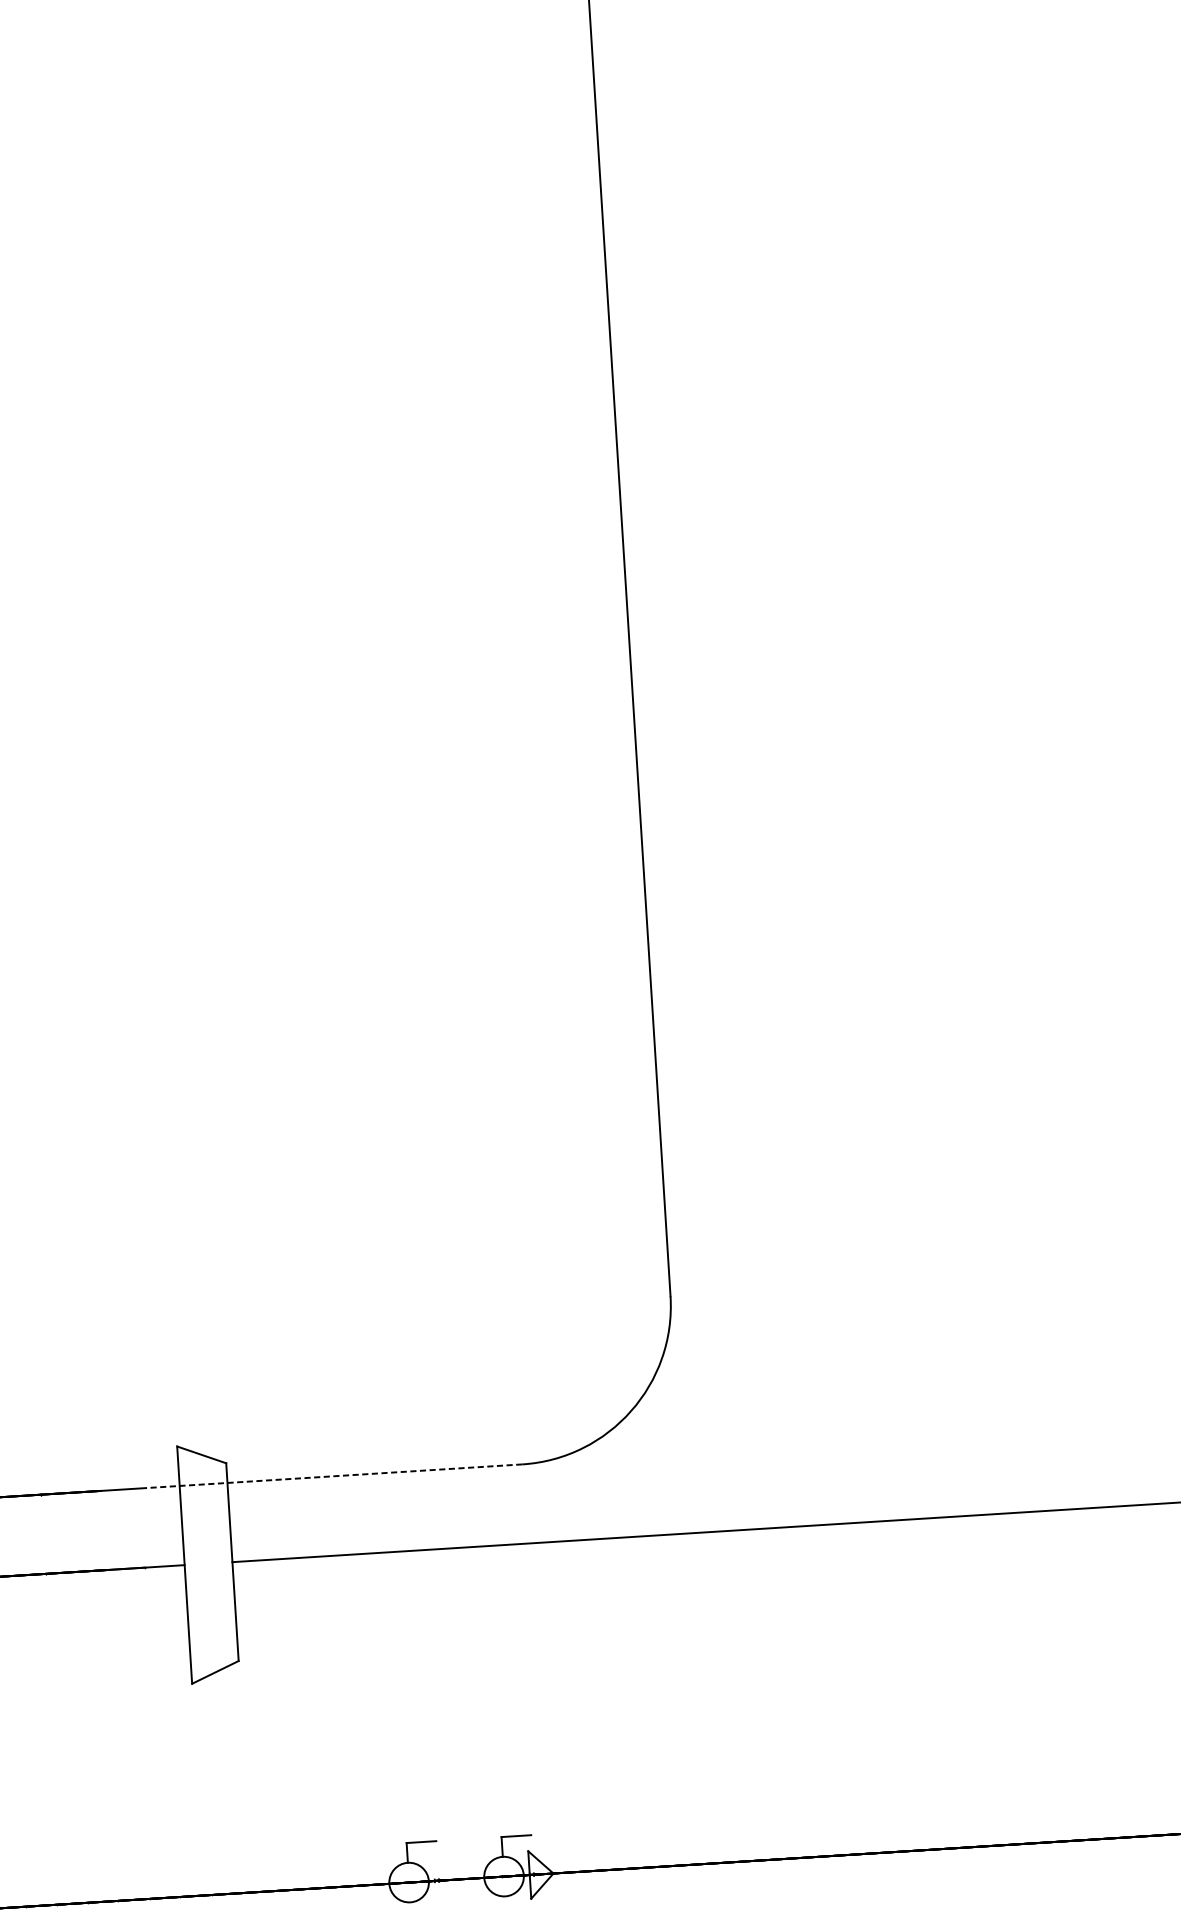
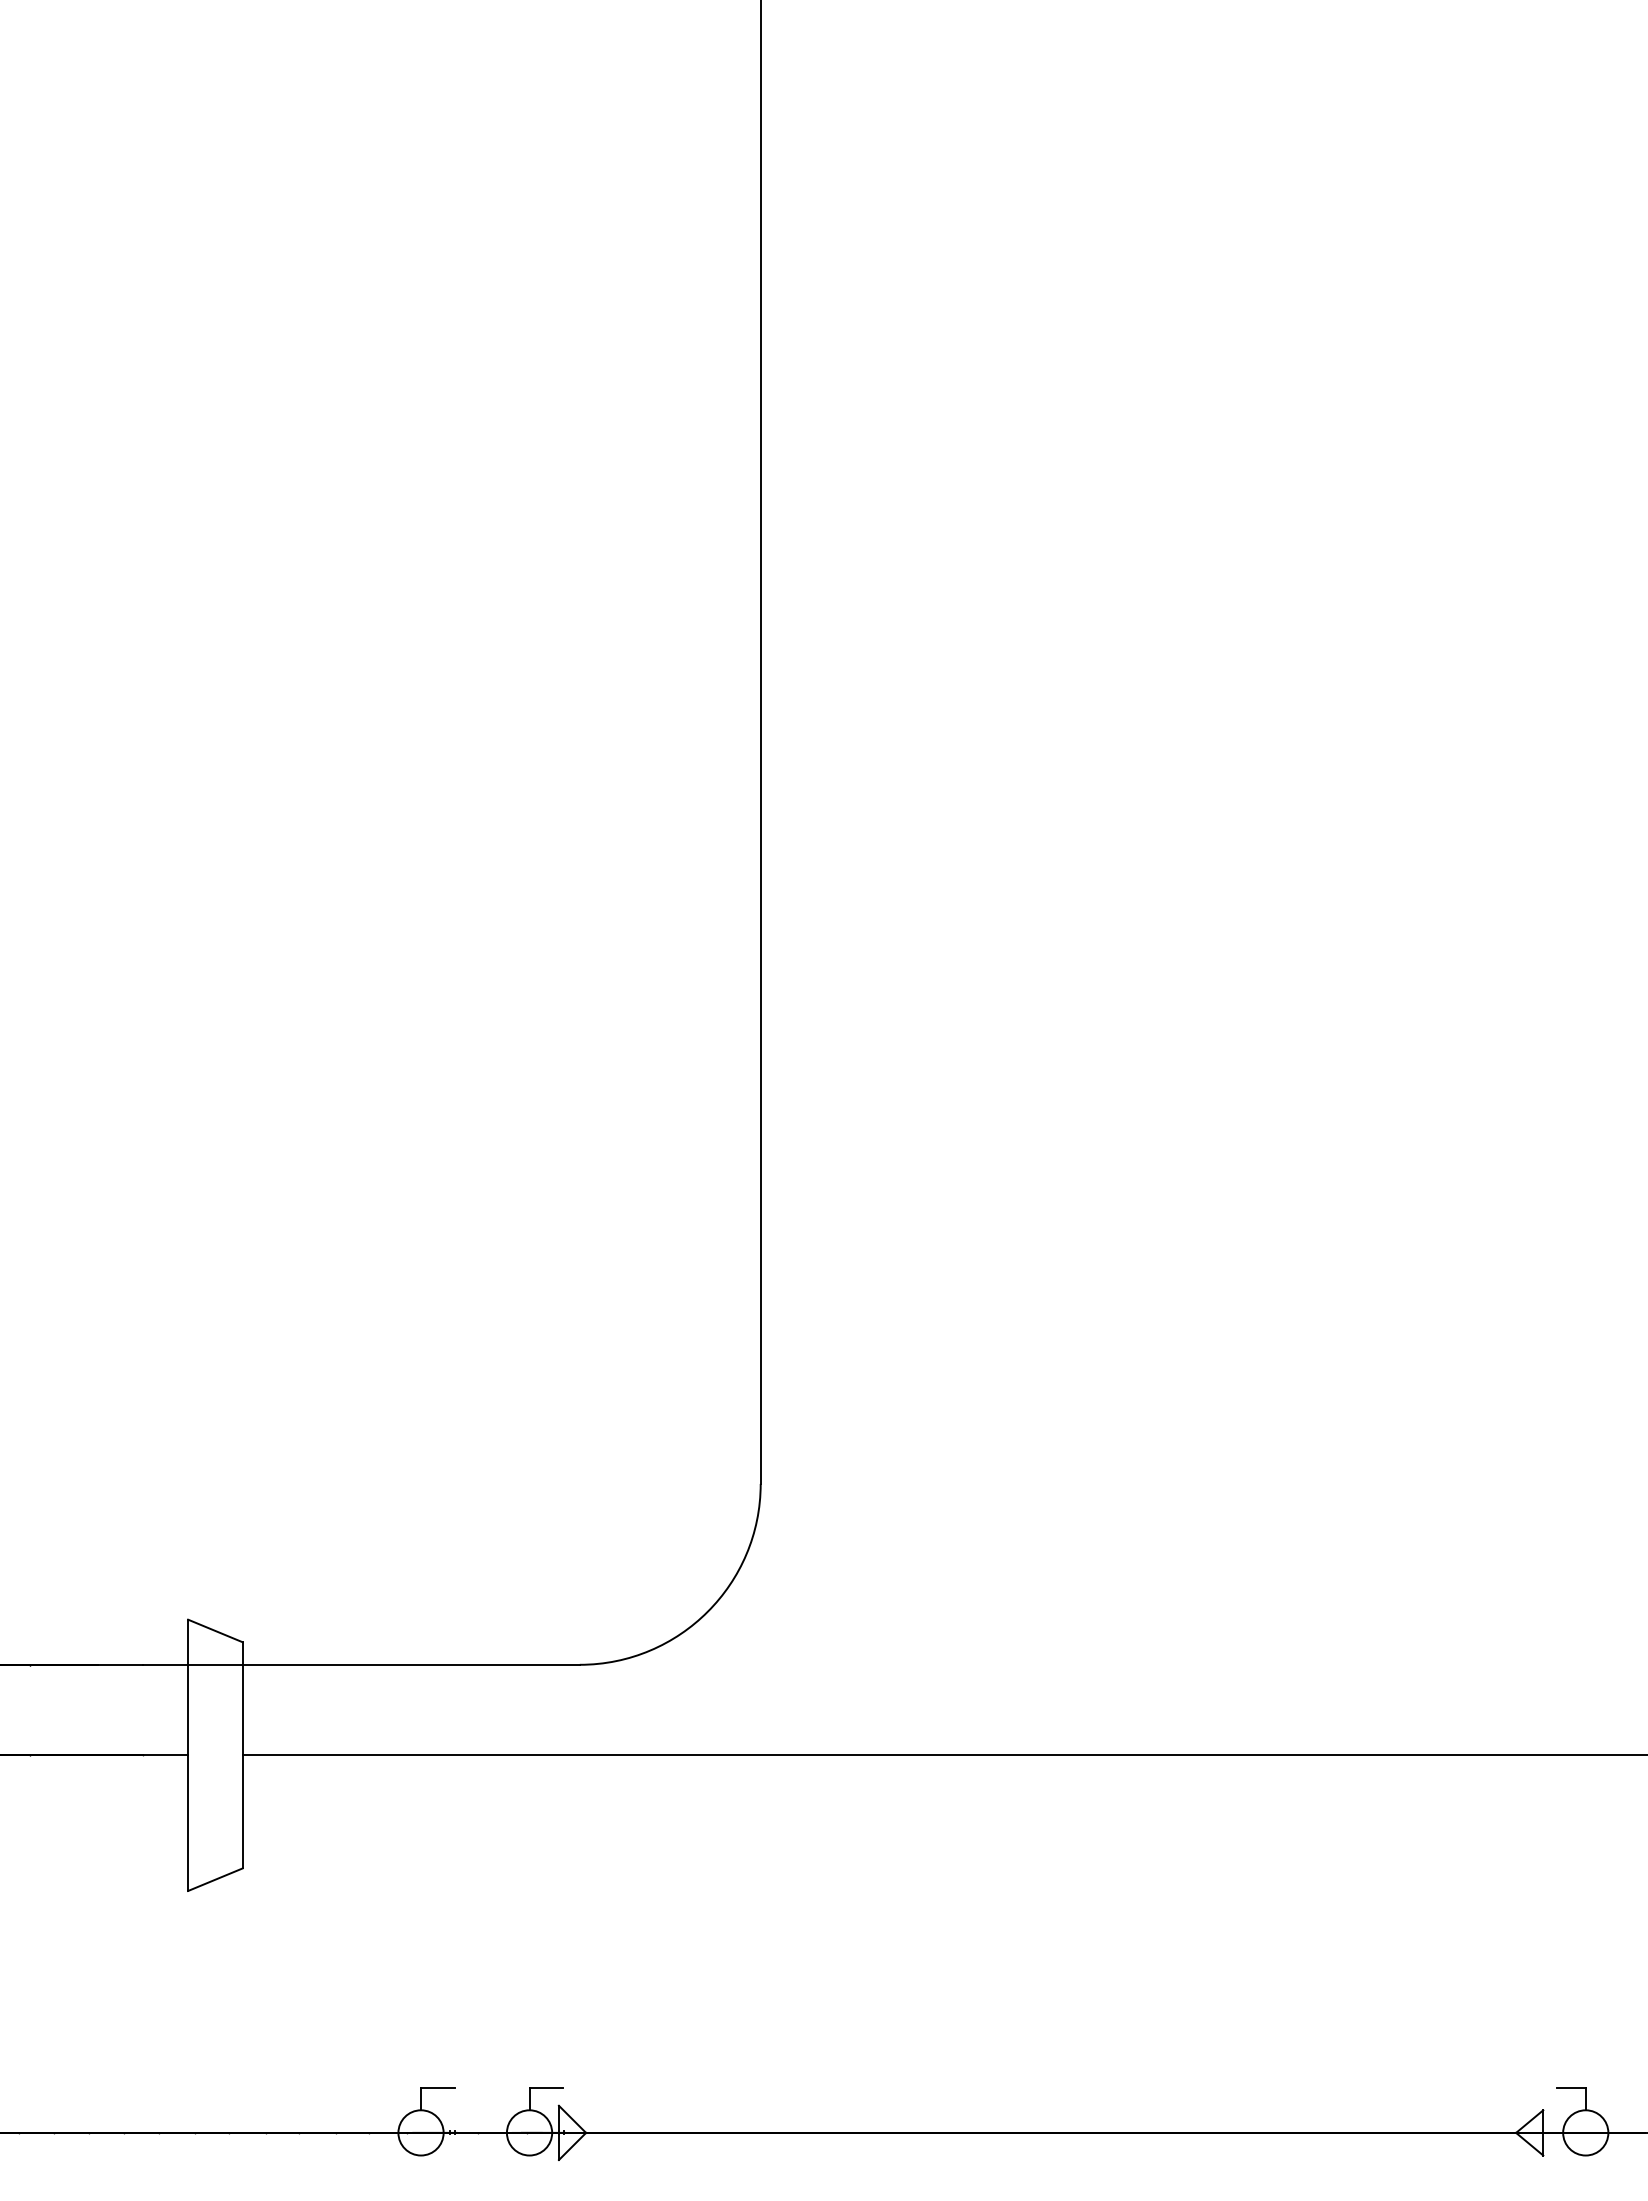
line: (330, 1476) -> (360, 1664), dashed -> solid

